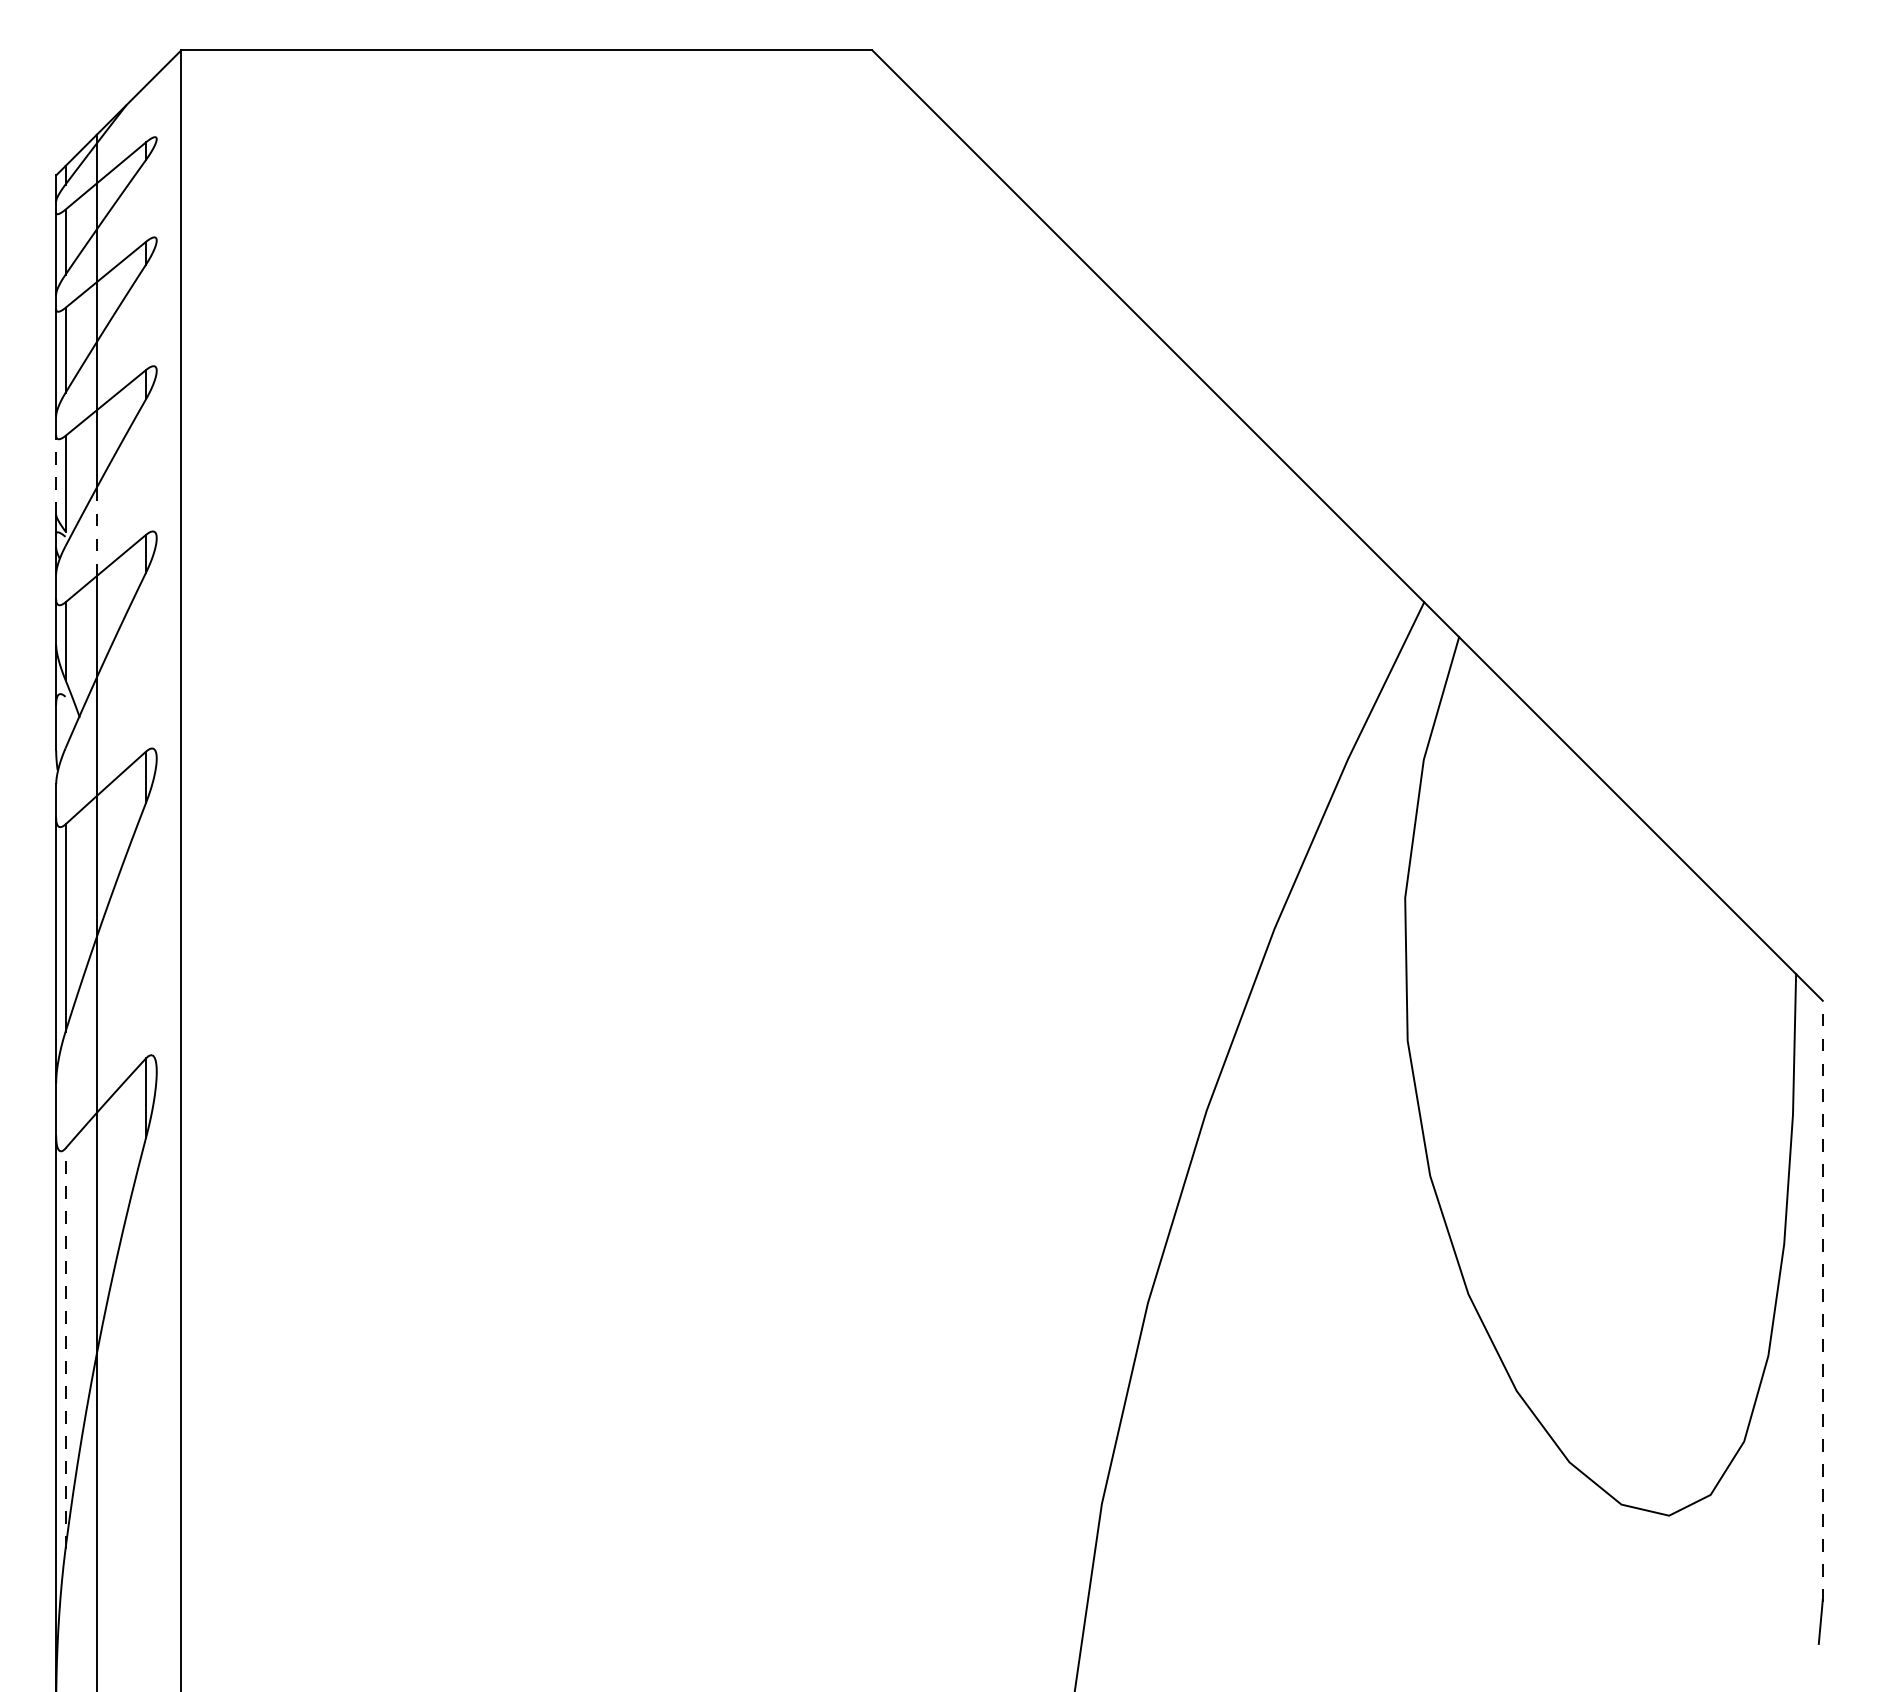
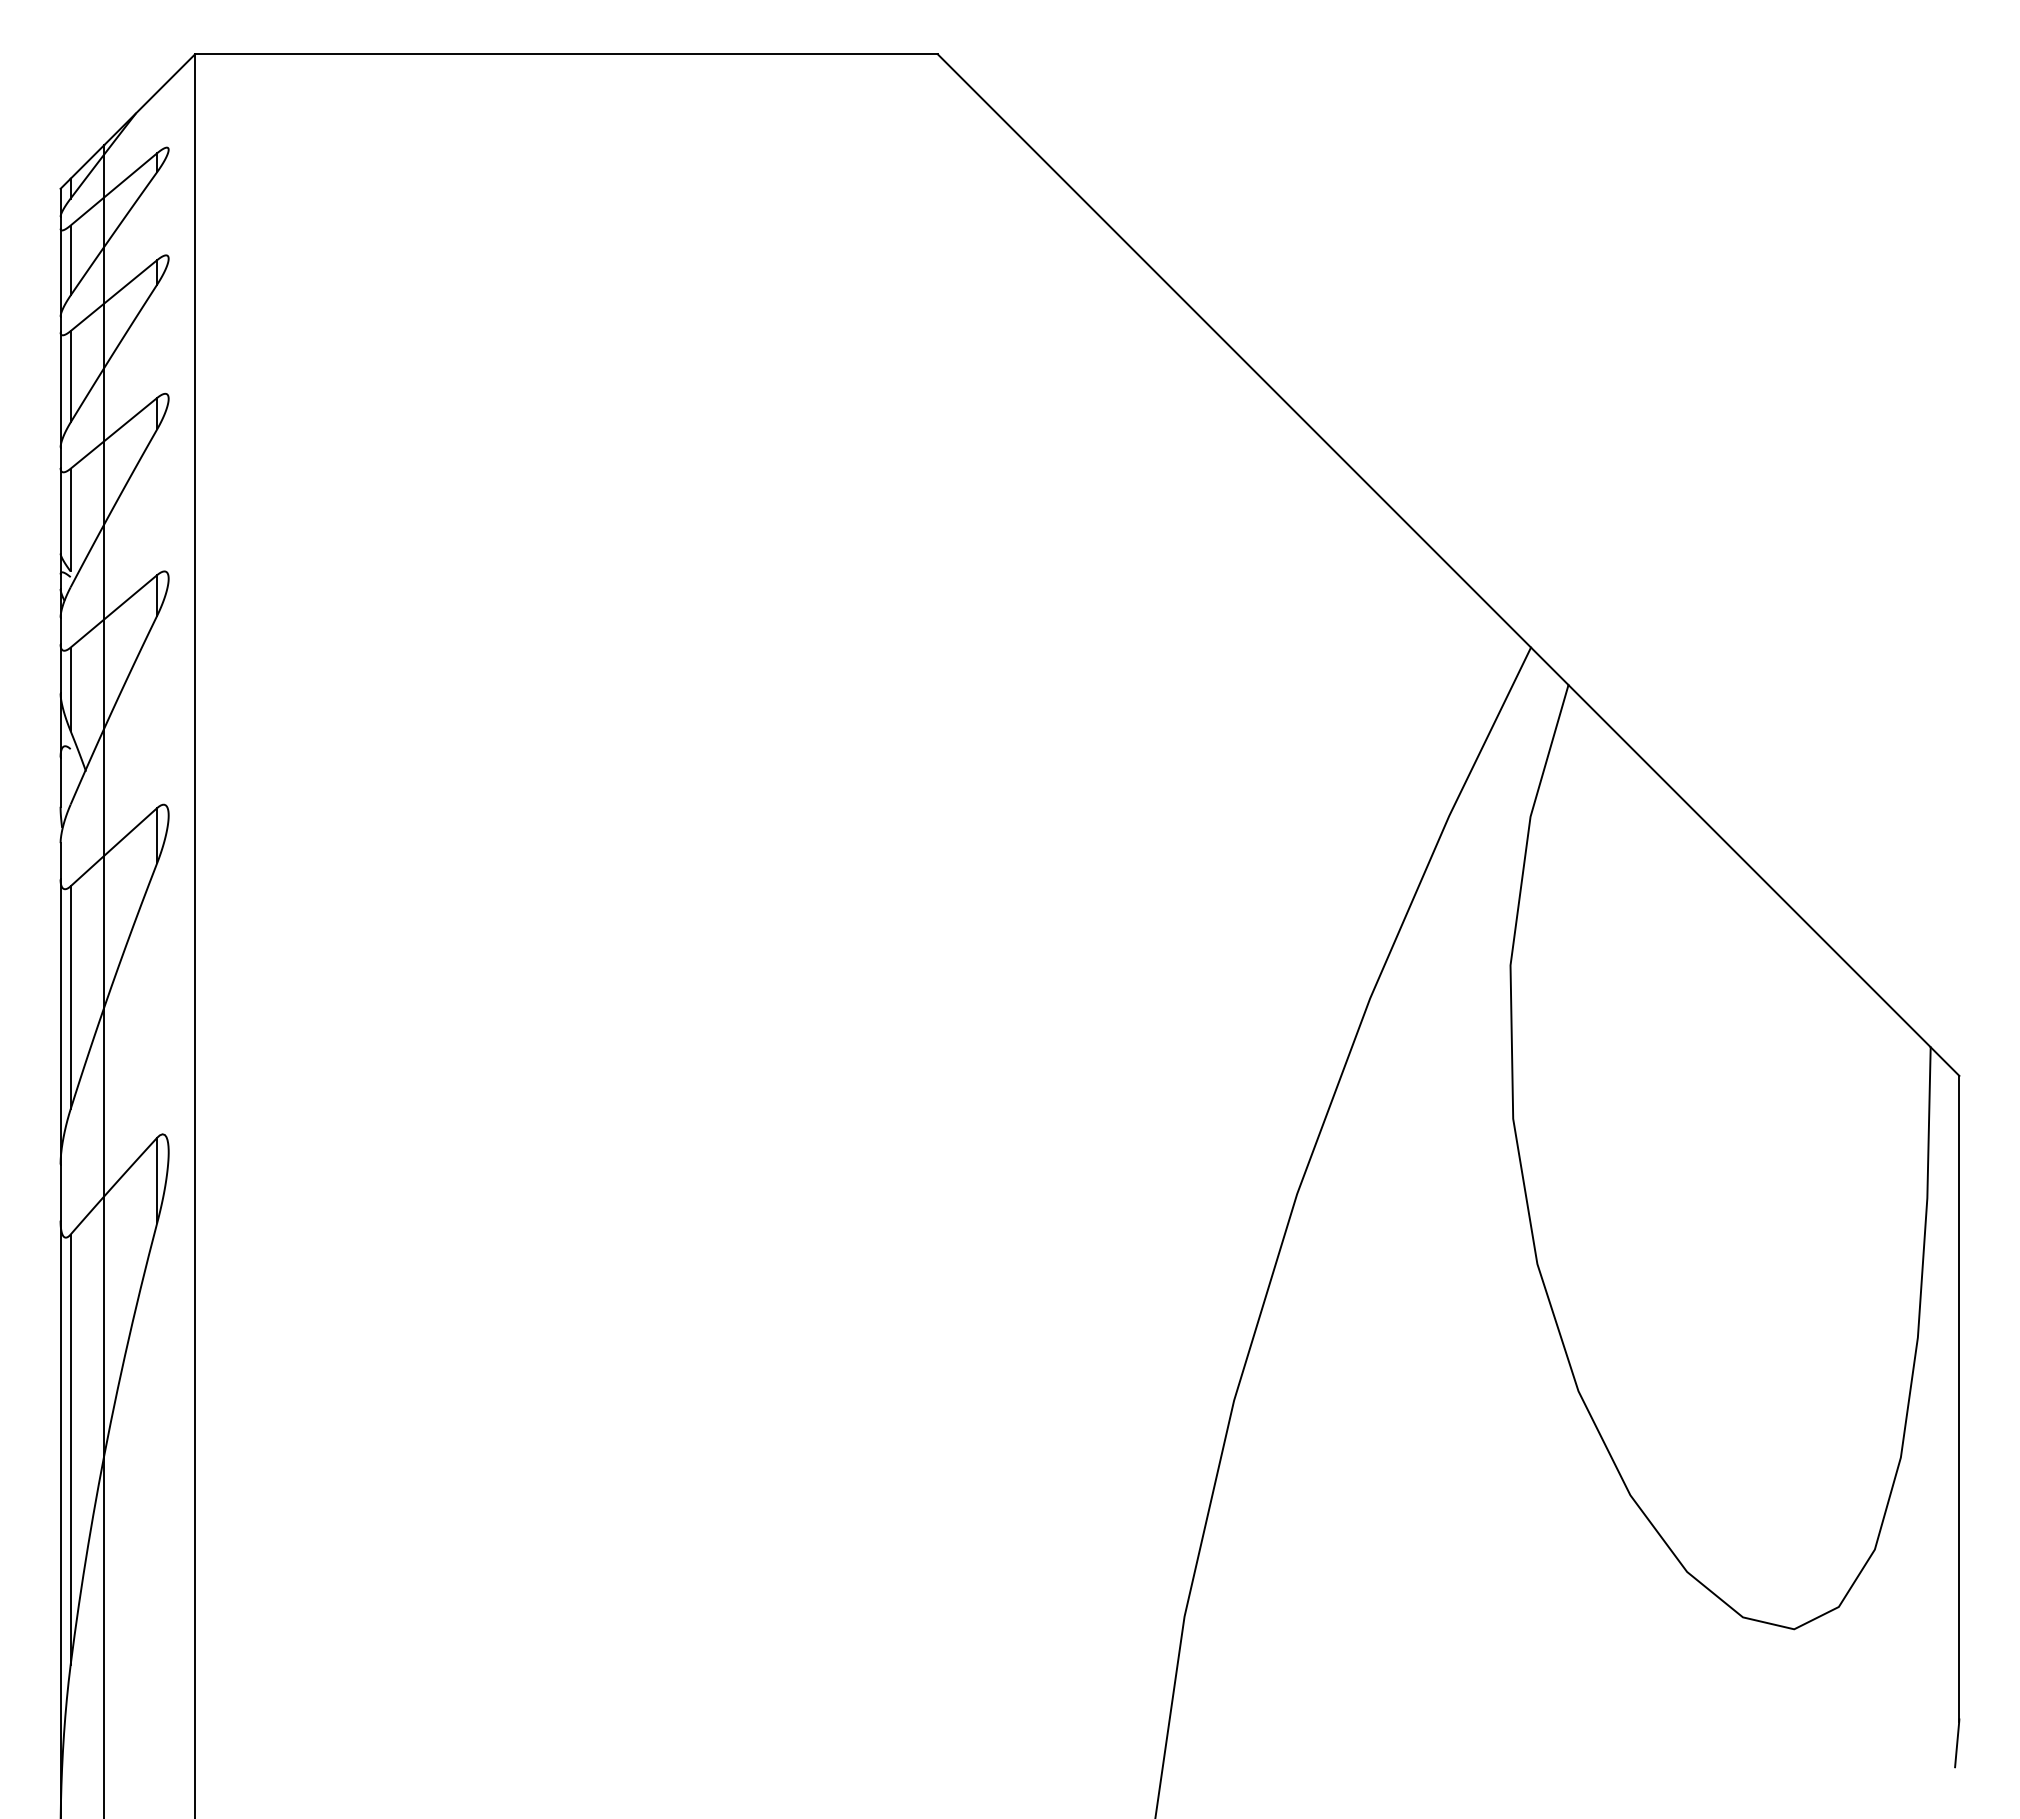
line: (56, 474) -> (60, 510), dashed -> solid
line: (97, 531) -> (104, 571), dashed -> solid
line: (1822, 1300) -> (1959, 1398), dashed -> solid
line: (65, 1348) -> (70, 1449), dashed -> solid

